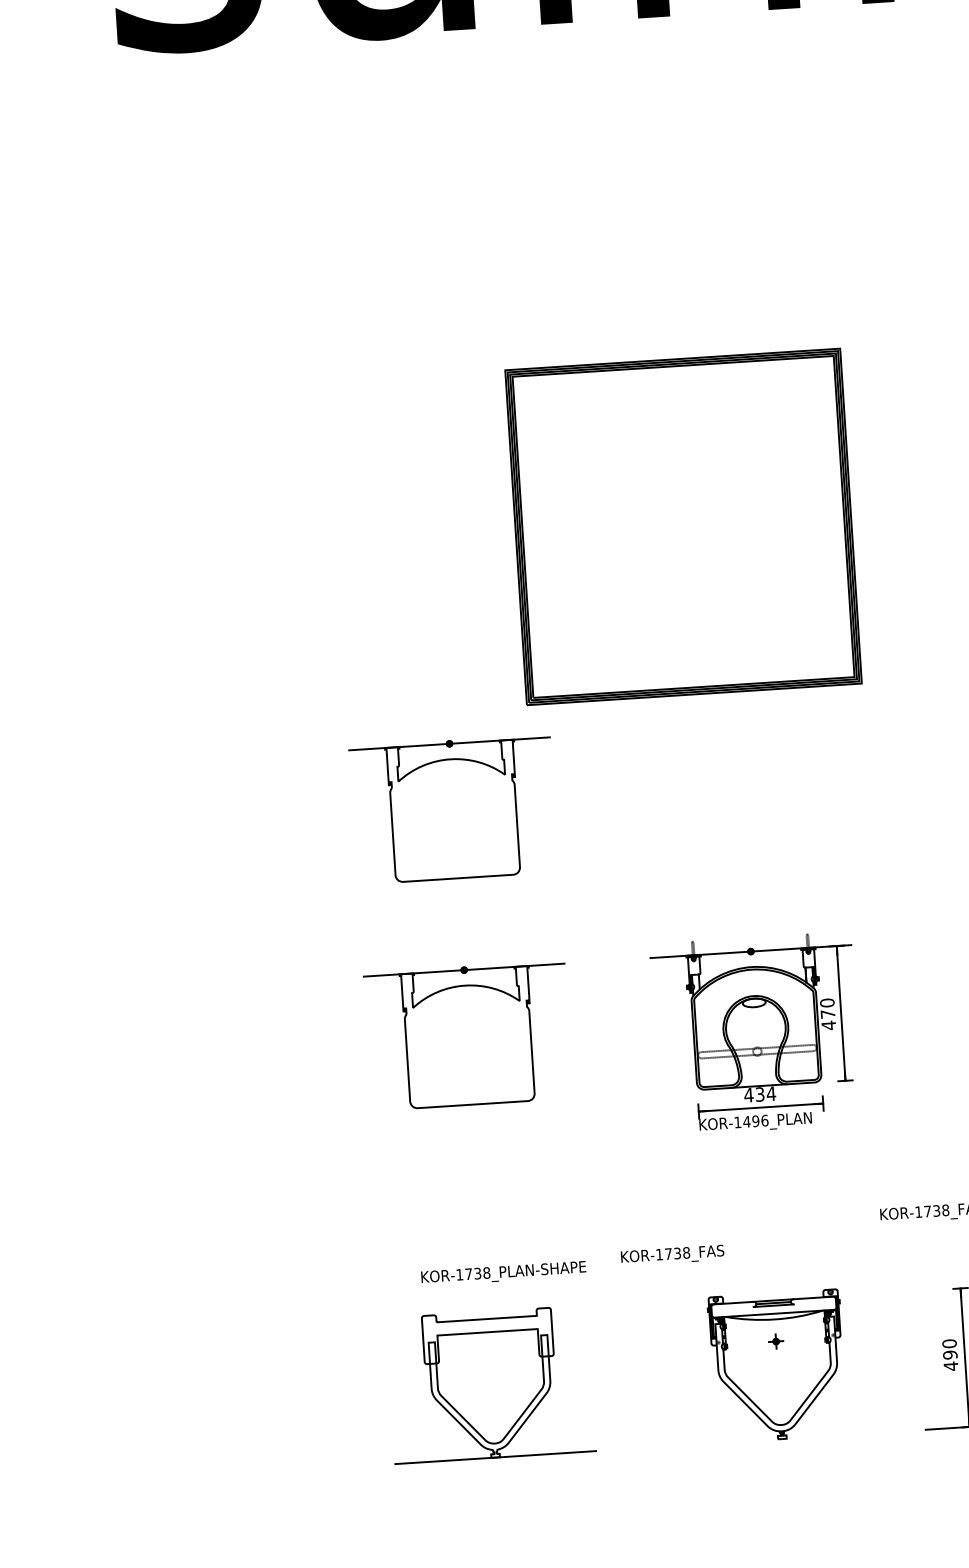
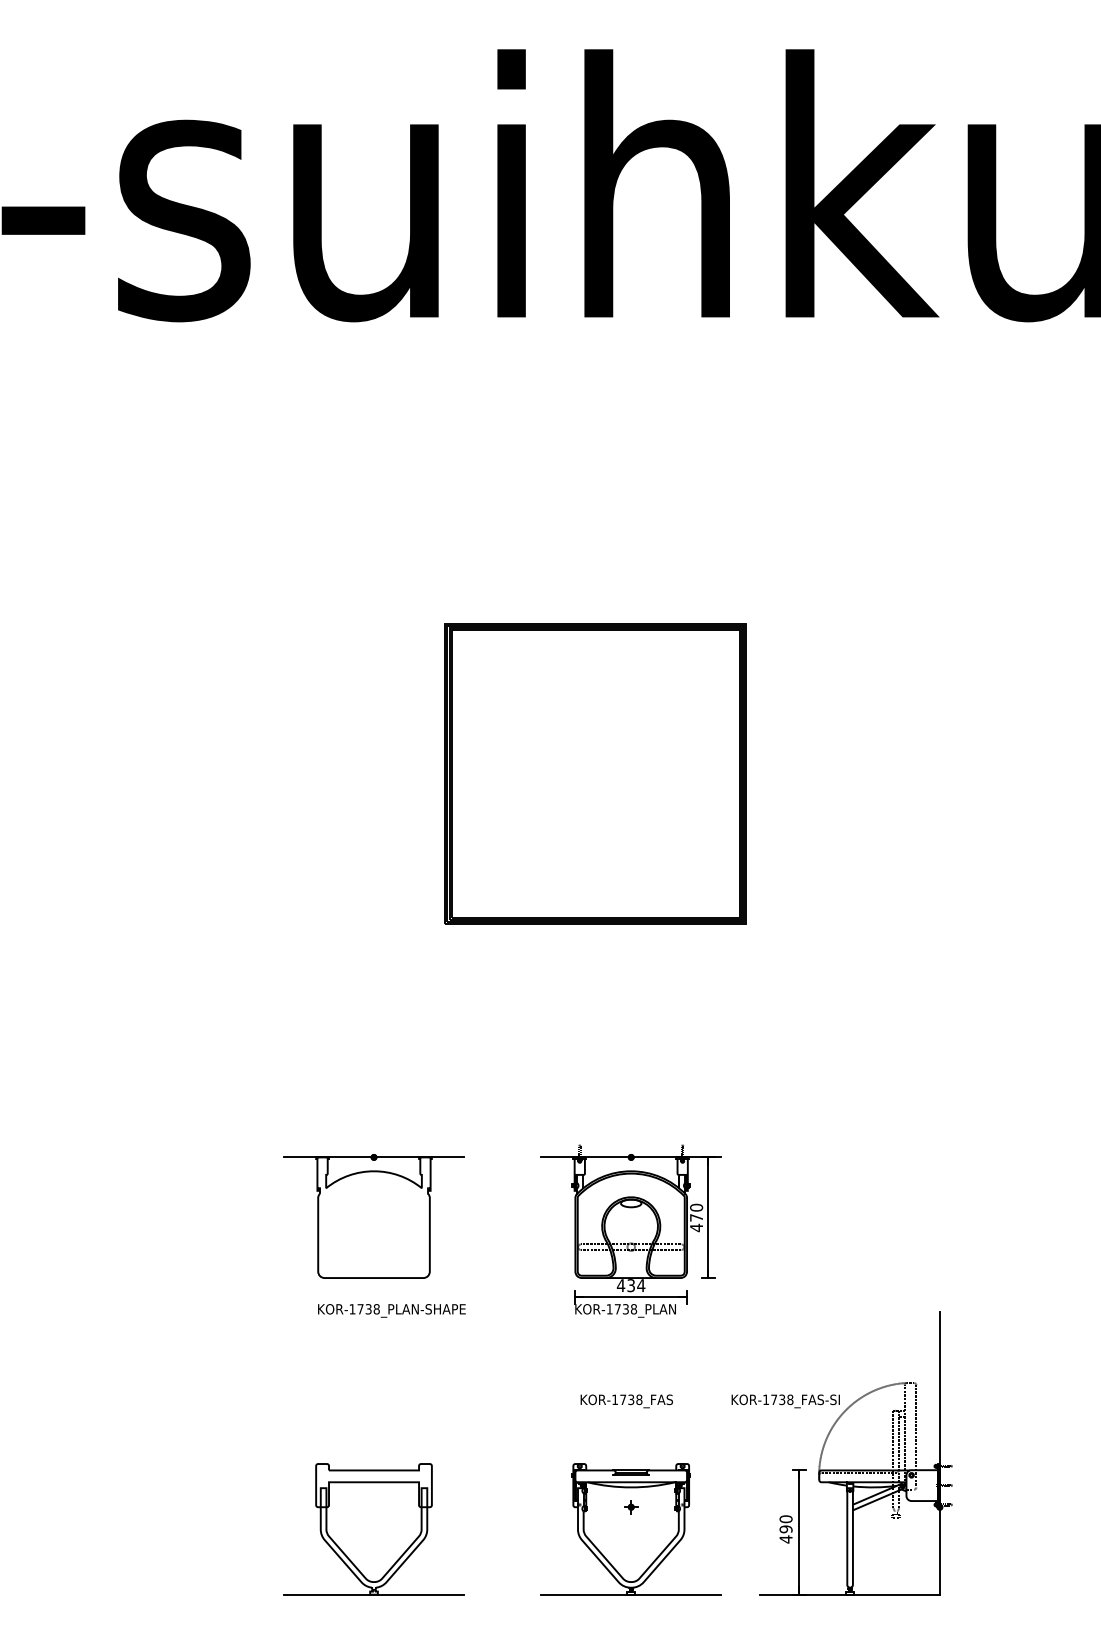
part: (453, 809) -> (373, 1013), removed
text: (755, 1121) -> (625, 1309), KOR-1496_PLAN -> KOR-1738_PLAN
text: (672, 1255) -> (626, 1401), moved
text: (503, 1273) -> (391, 1310), moved
line: (782, 1438) -> (631, 1594), added

